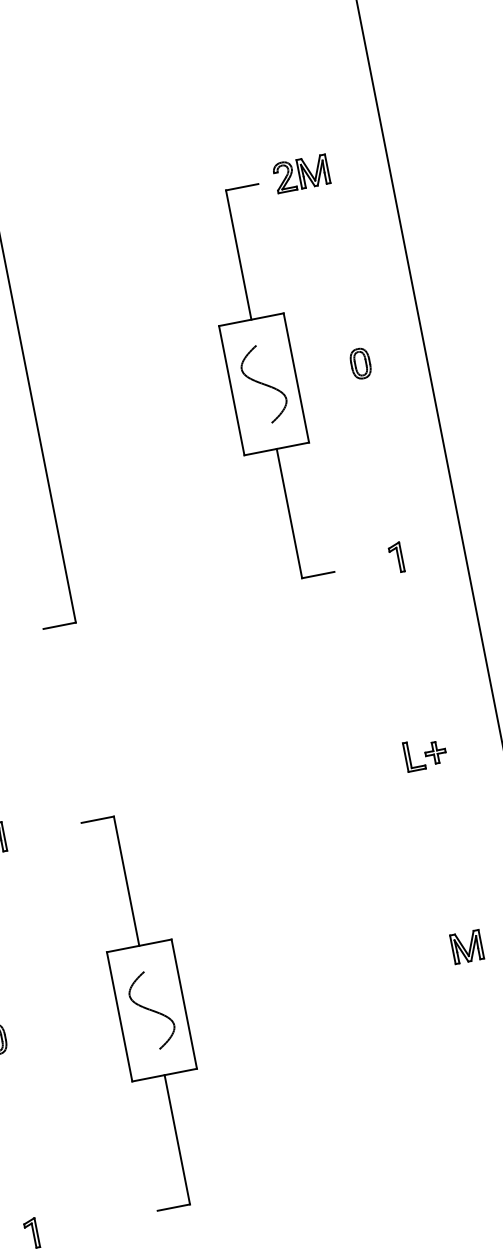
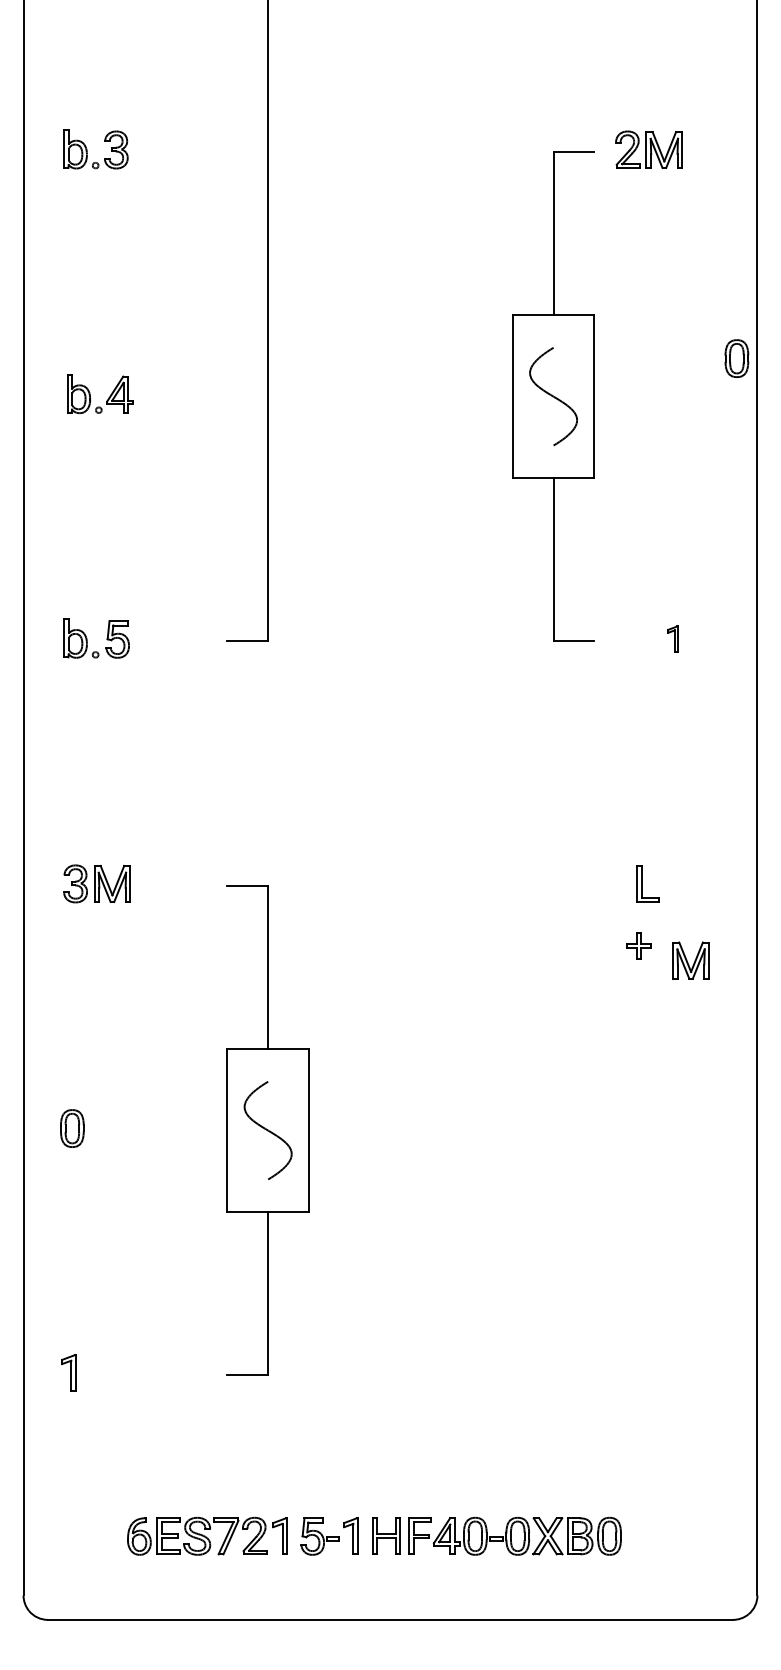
part: (360, 363) -> (736, 358), moved
part: (395, 557) -> (672, 638), size x0.7
part: (435, 752) -> (638, 945), moved
part: (466, 947) -> (690, 960), moved

